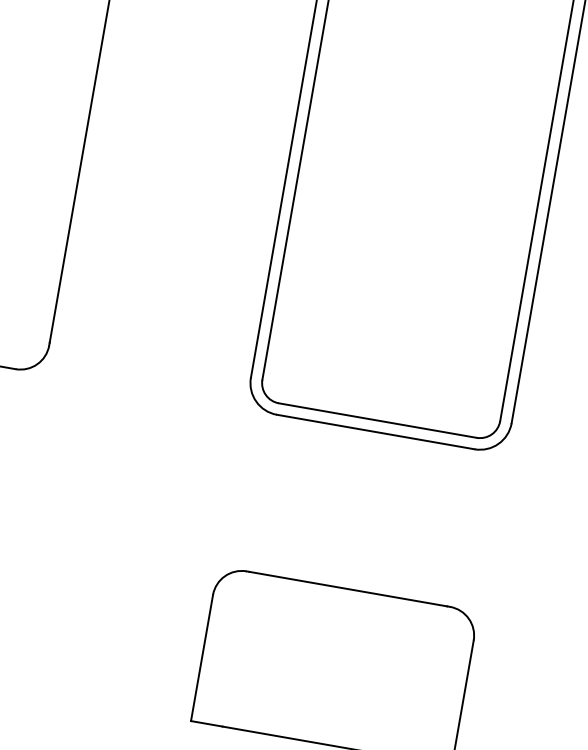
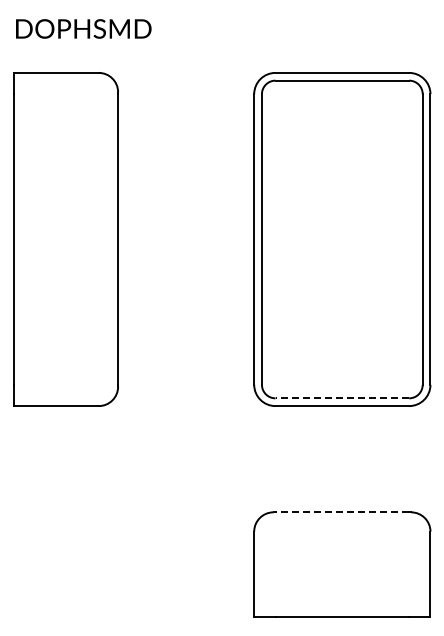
line: (377, 420) -> (342, 398), solid -> dashed
line: (348, 589) -> (342, 512), solid -> dashed

